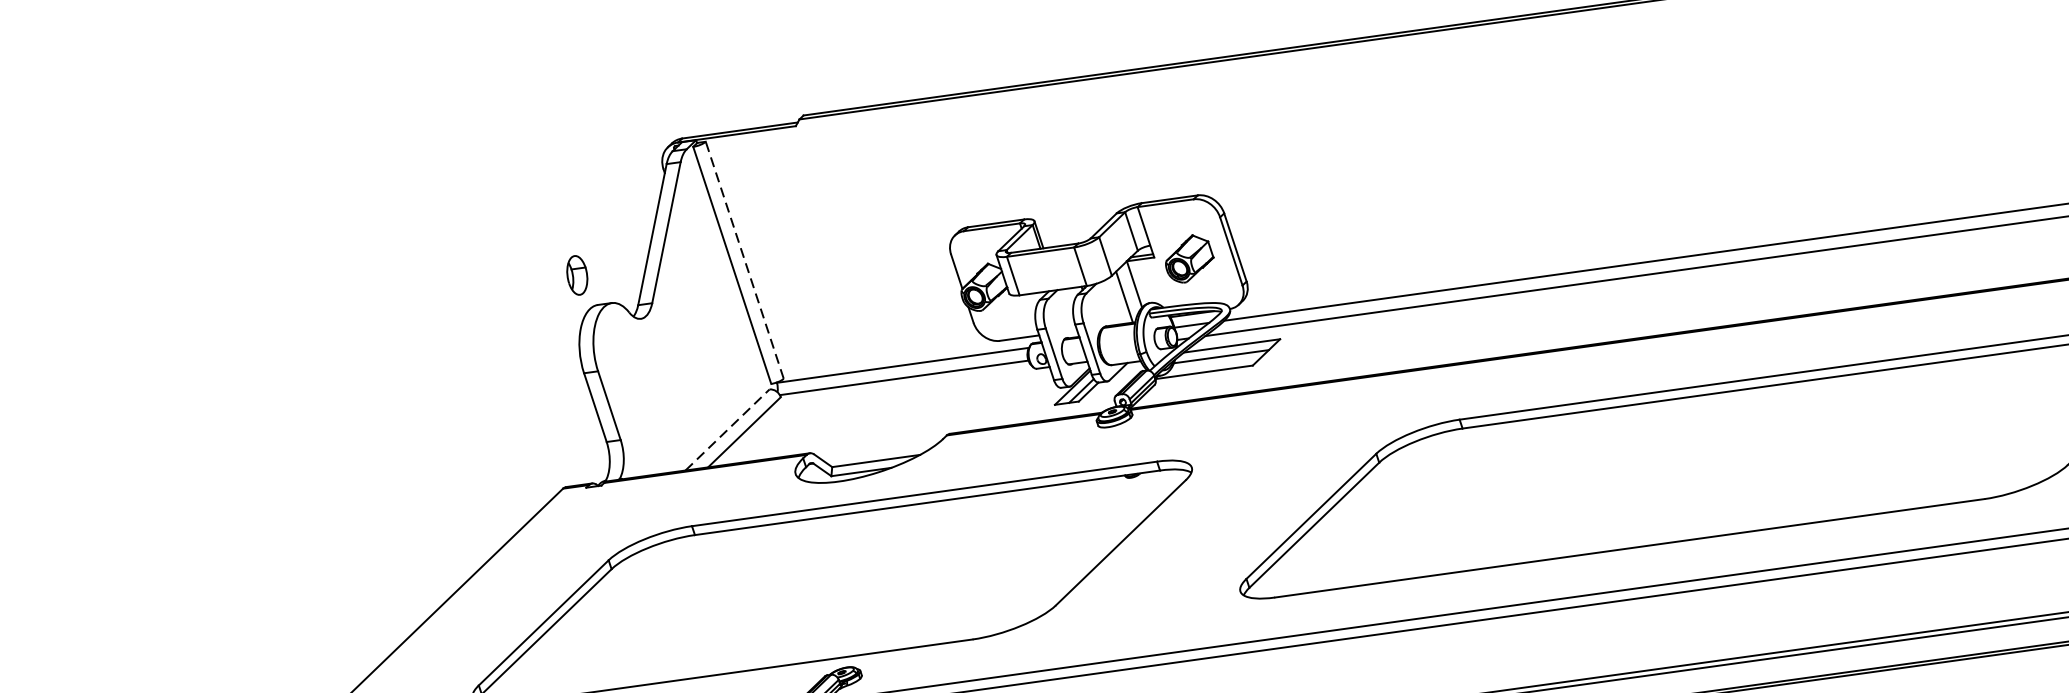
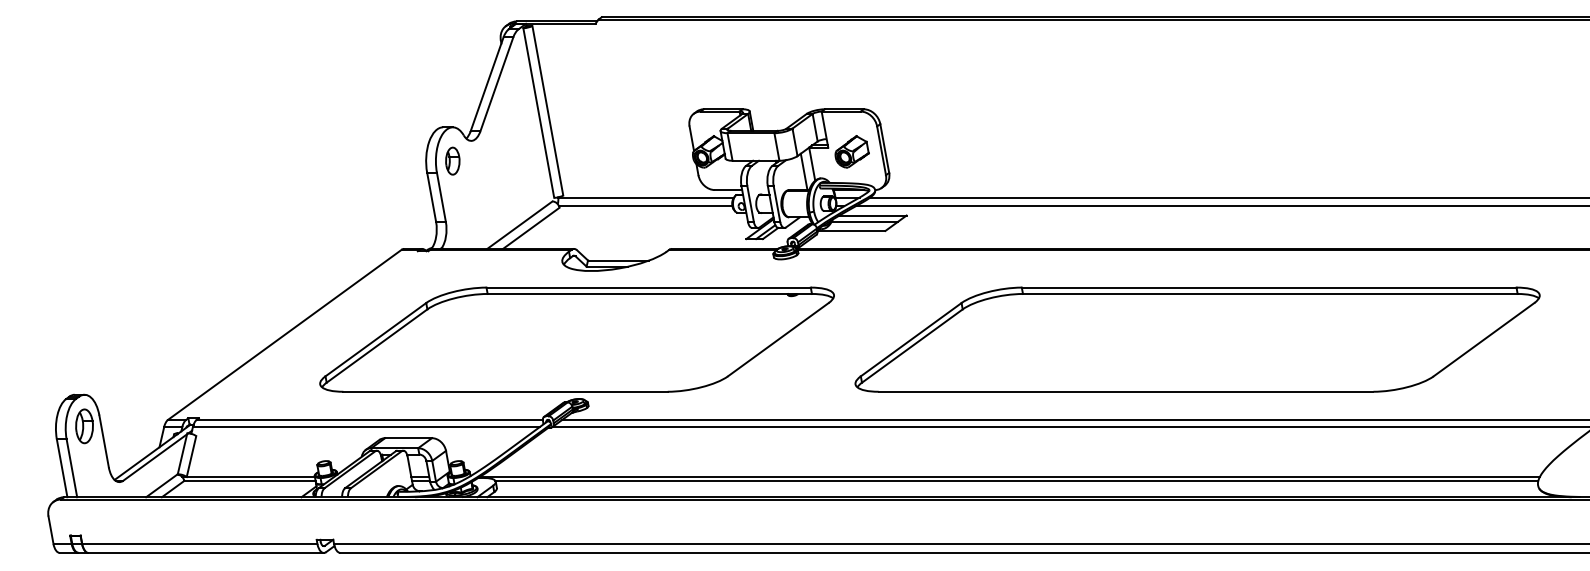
line: (744, 260) -> (547, 110), dashed -> solid
part: (576, 274) -> (452, 160), moved
line: (728, 428) -> (520, 224), dashed -> solid

